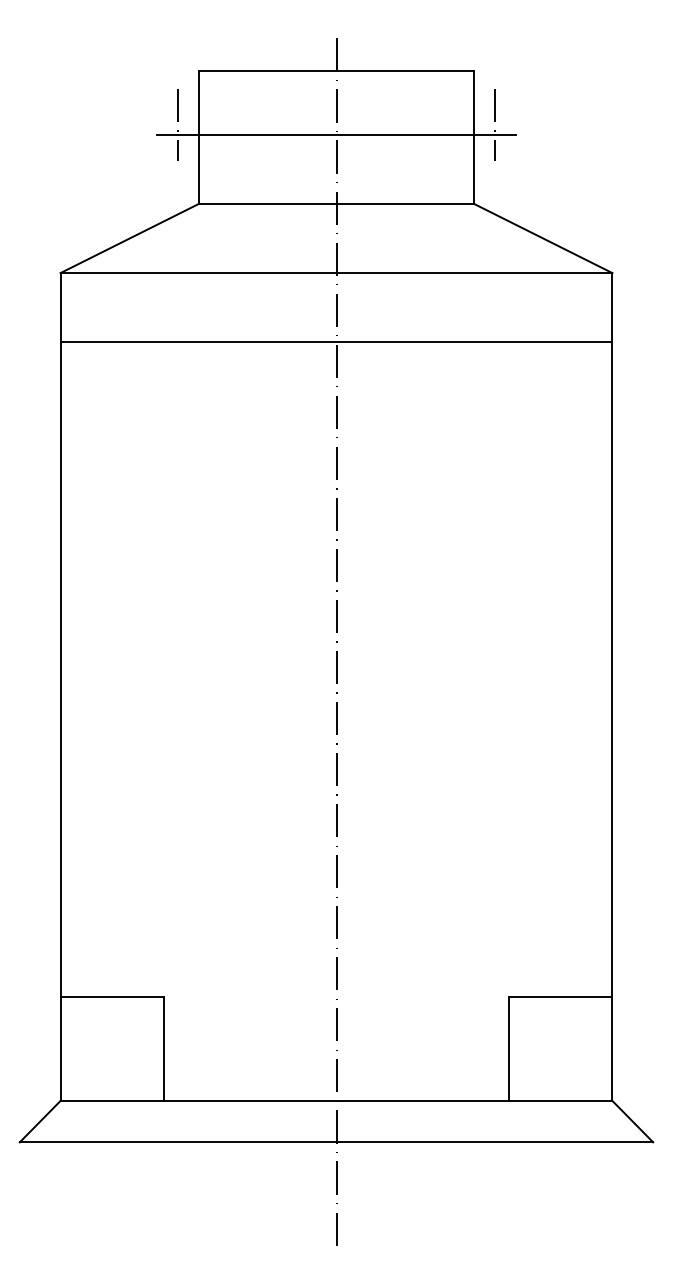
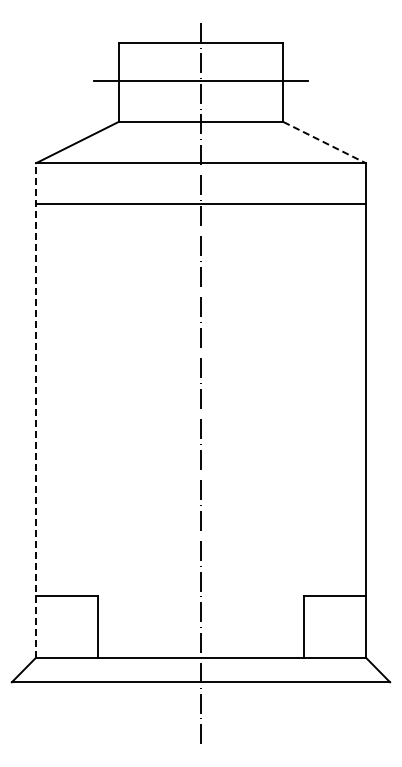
line: (178, 124) -> (106, 74), removed
line: (494, 124) -> (295, 74), removed
line: (544, 238) -> (325, 142), solid -> dashed
line: (61, 685) -> (36, 409), solid -> dashed

